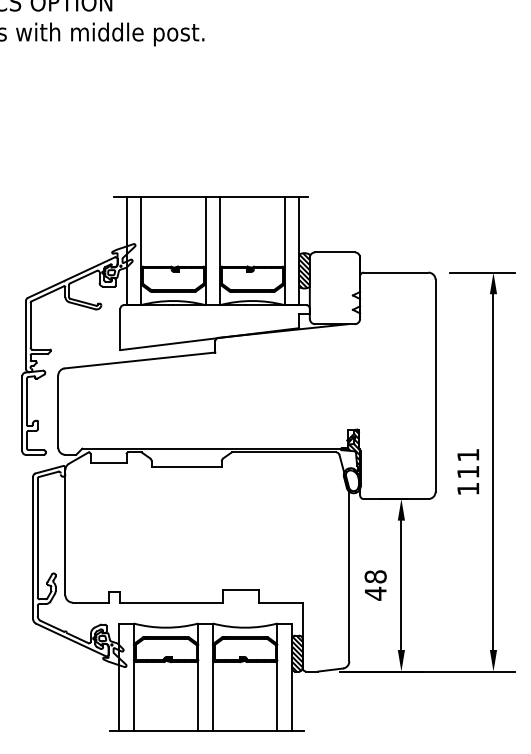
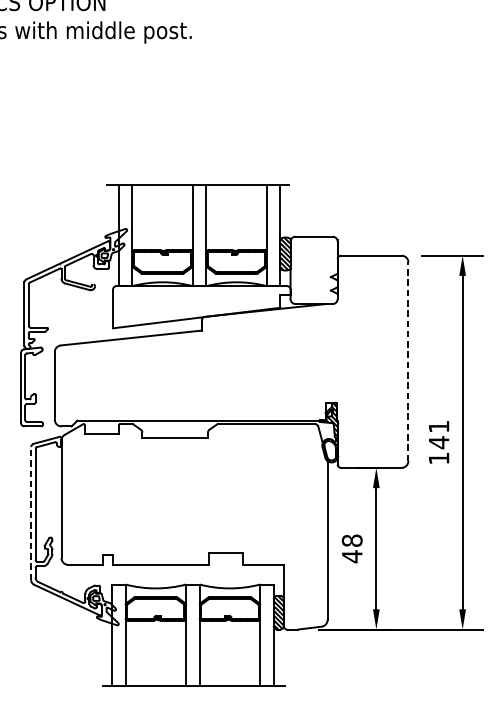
line: (435, 385) -> (408, 361), solid -> dashed
text: (468, 472) -> (439, 442), 111 -> 141
line: (33, 547) -> (31, 513), solid -> dashed

